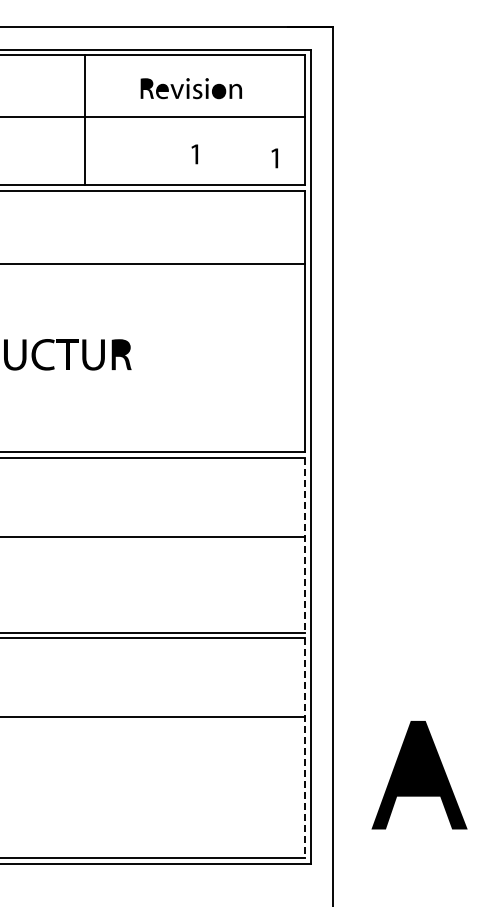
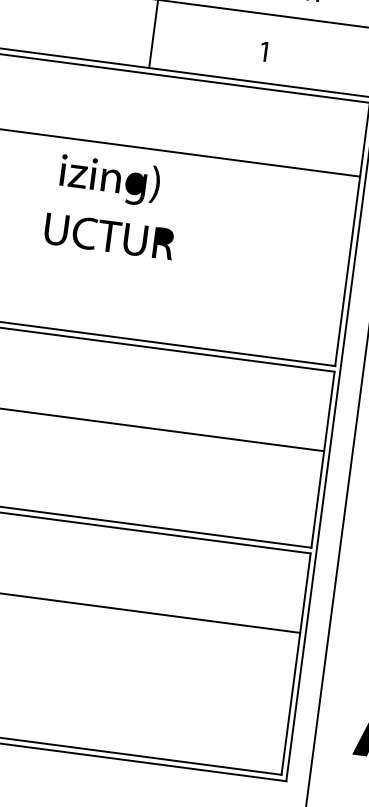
part: (274, 158) -> (343, 66), removed
part: (60, 299) -> (109, 179), added
line: (305, 545) -> (323, 459), dashed -> solid
line: (305, 748) -> (296, 664), dashed -> solid

